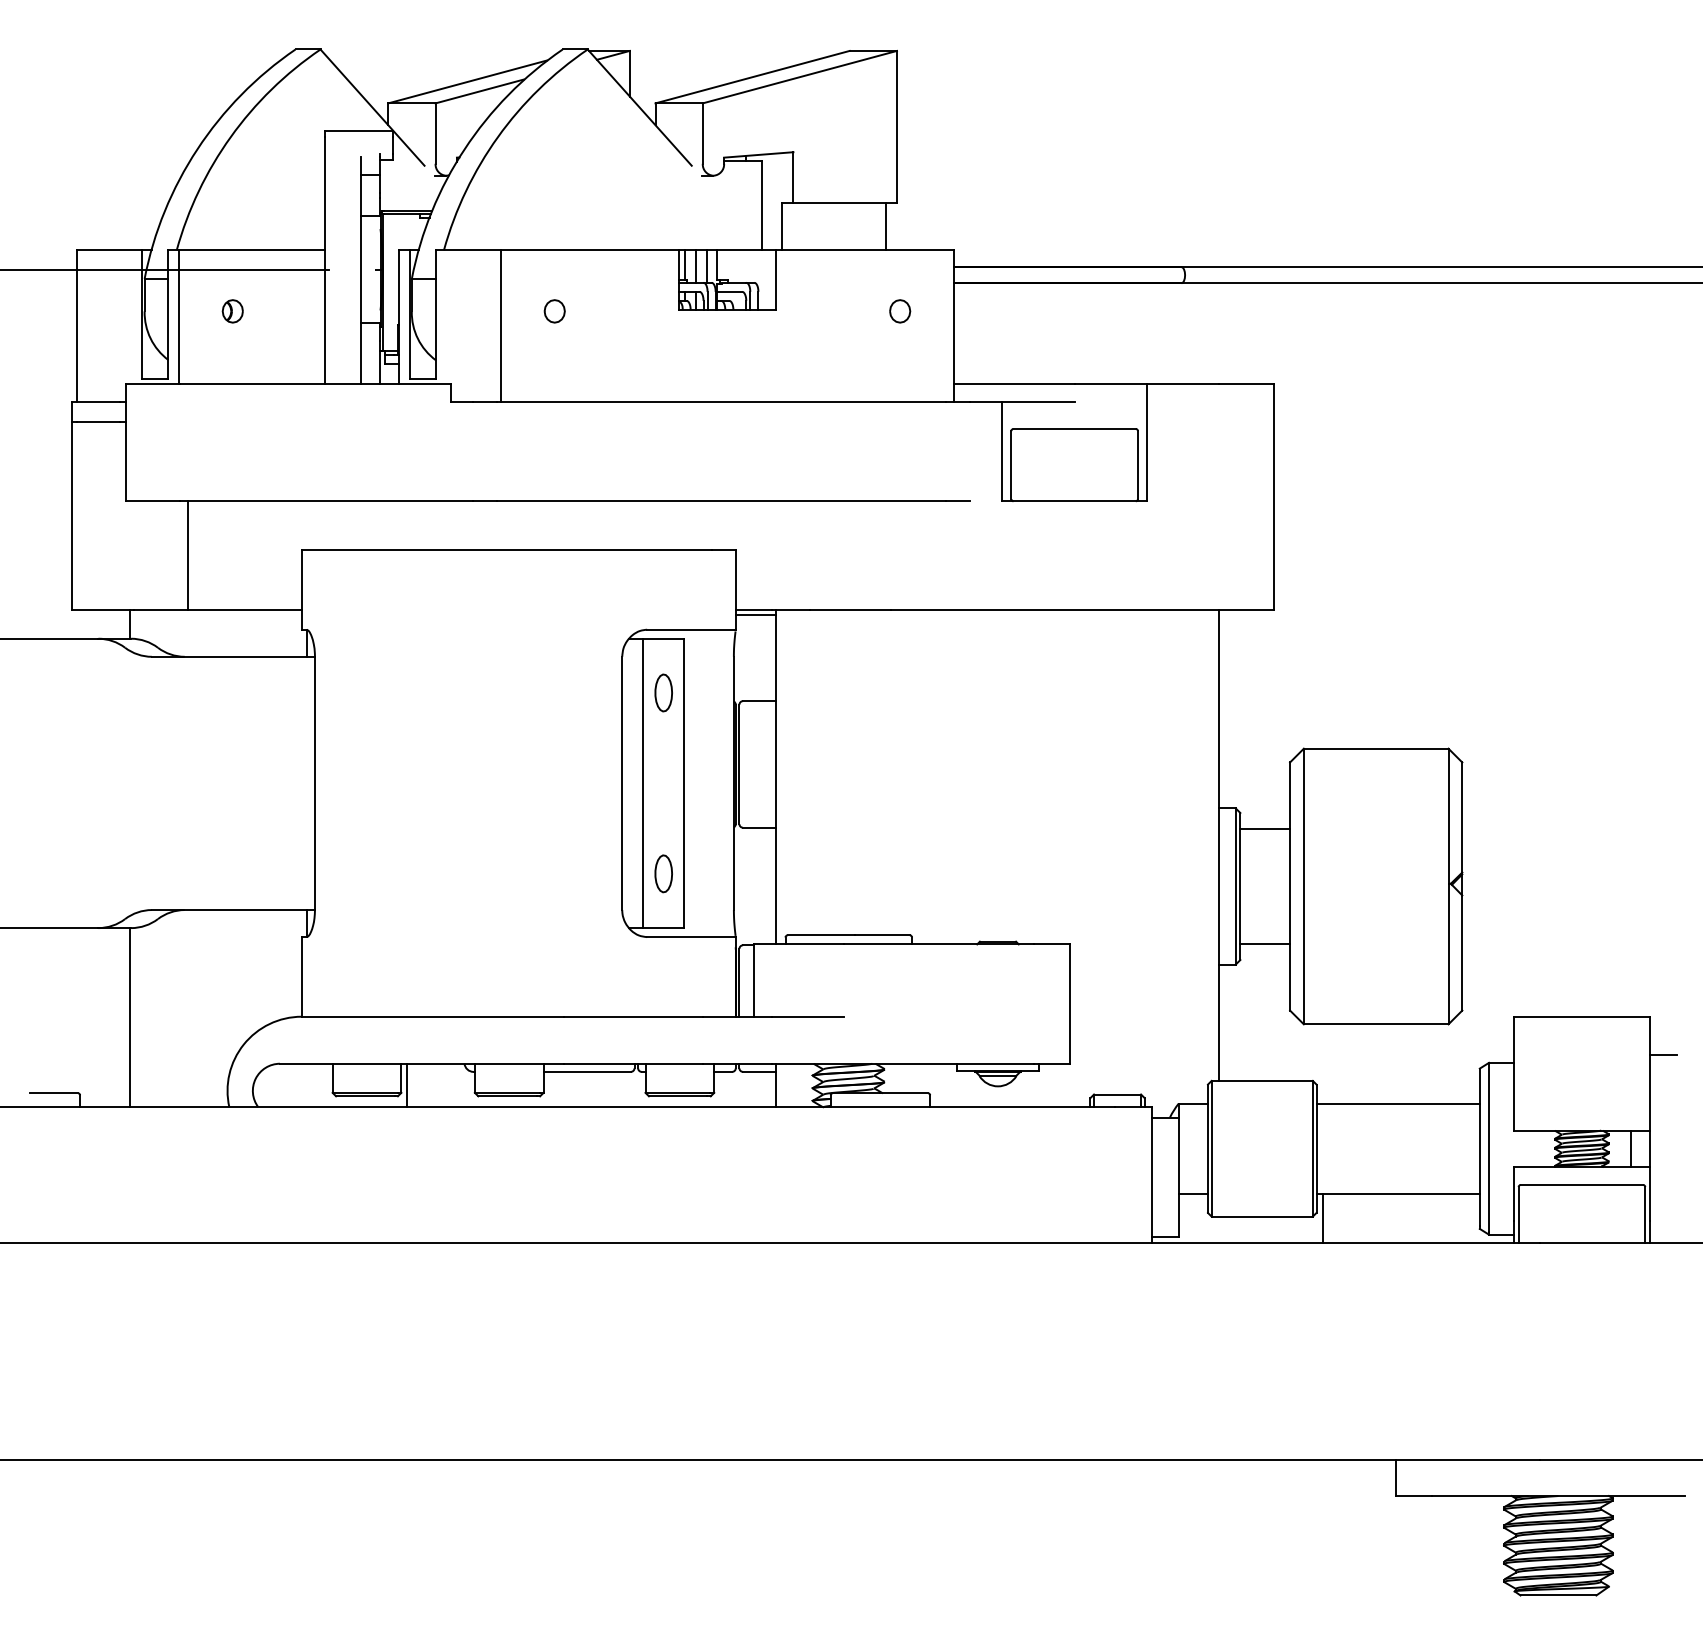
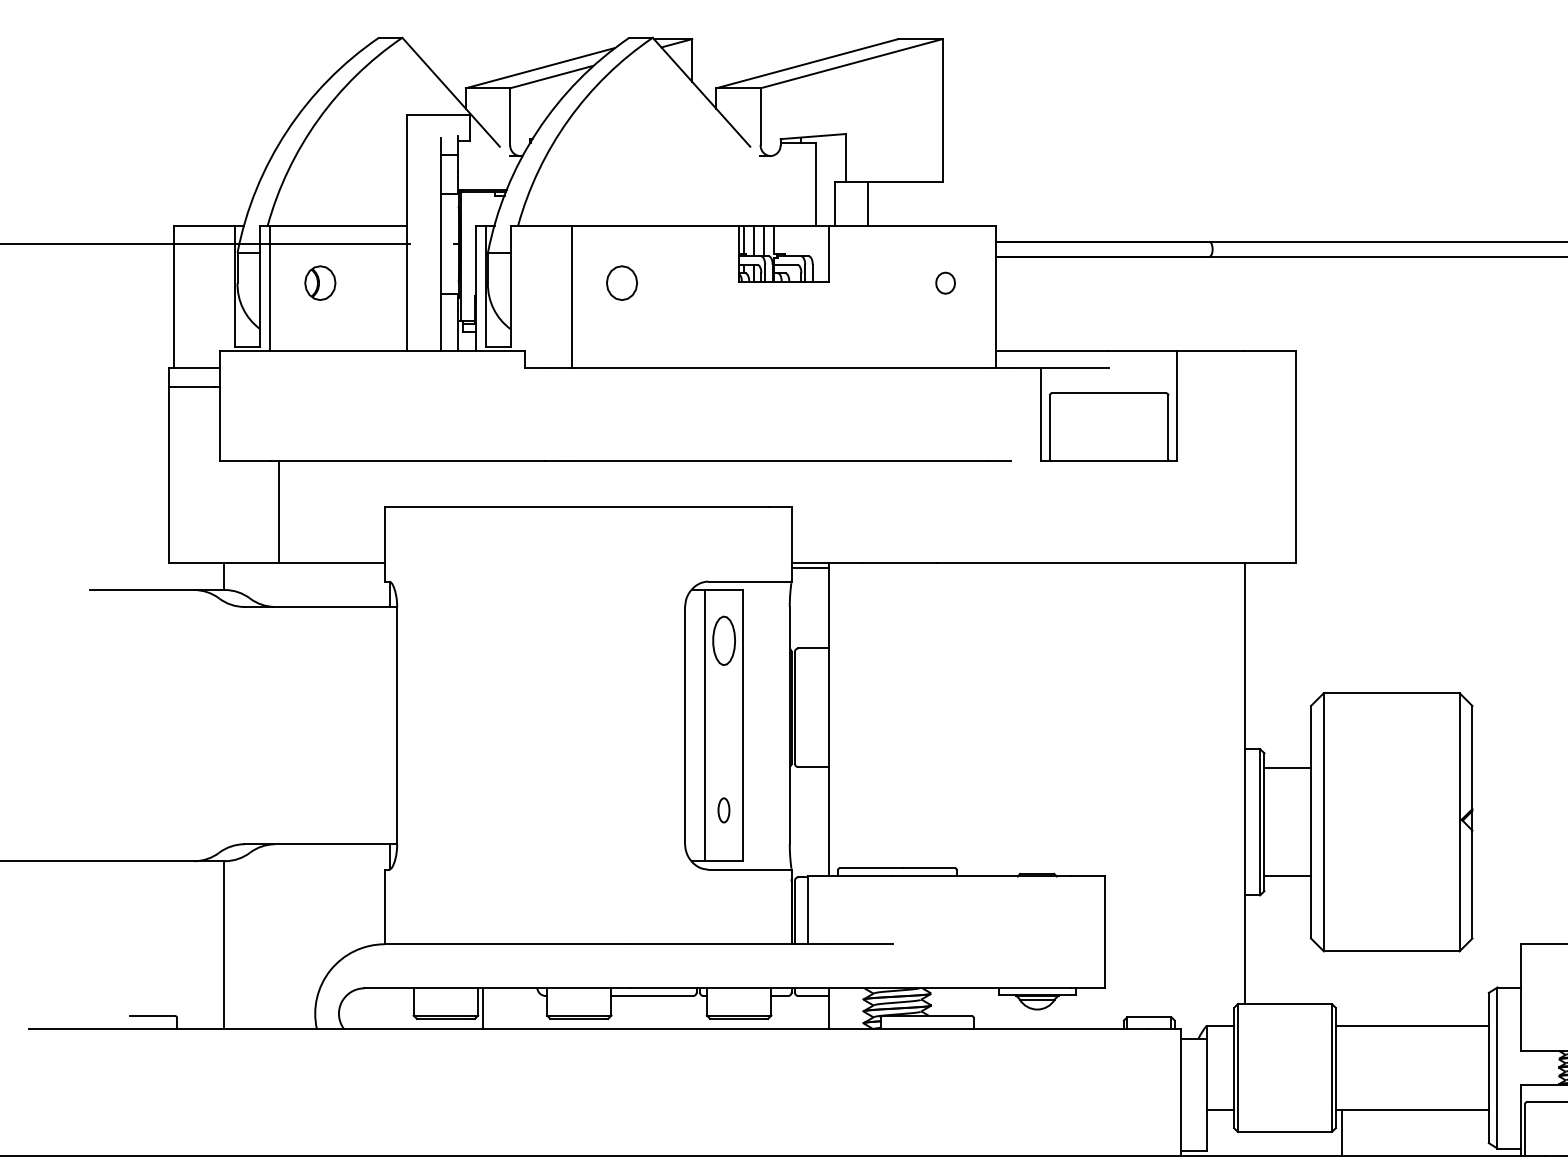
line: (885, 226) -> (867, 203), moved
part: (232, 311) -> (319, 283), size x1.6
part: (554, 311) -> (621, 283), size x1.6
part: (663, 692) -> (723, 640), size x1.4
part: (663, 873) -> (723, 810), size x0.7

